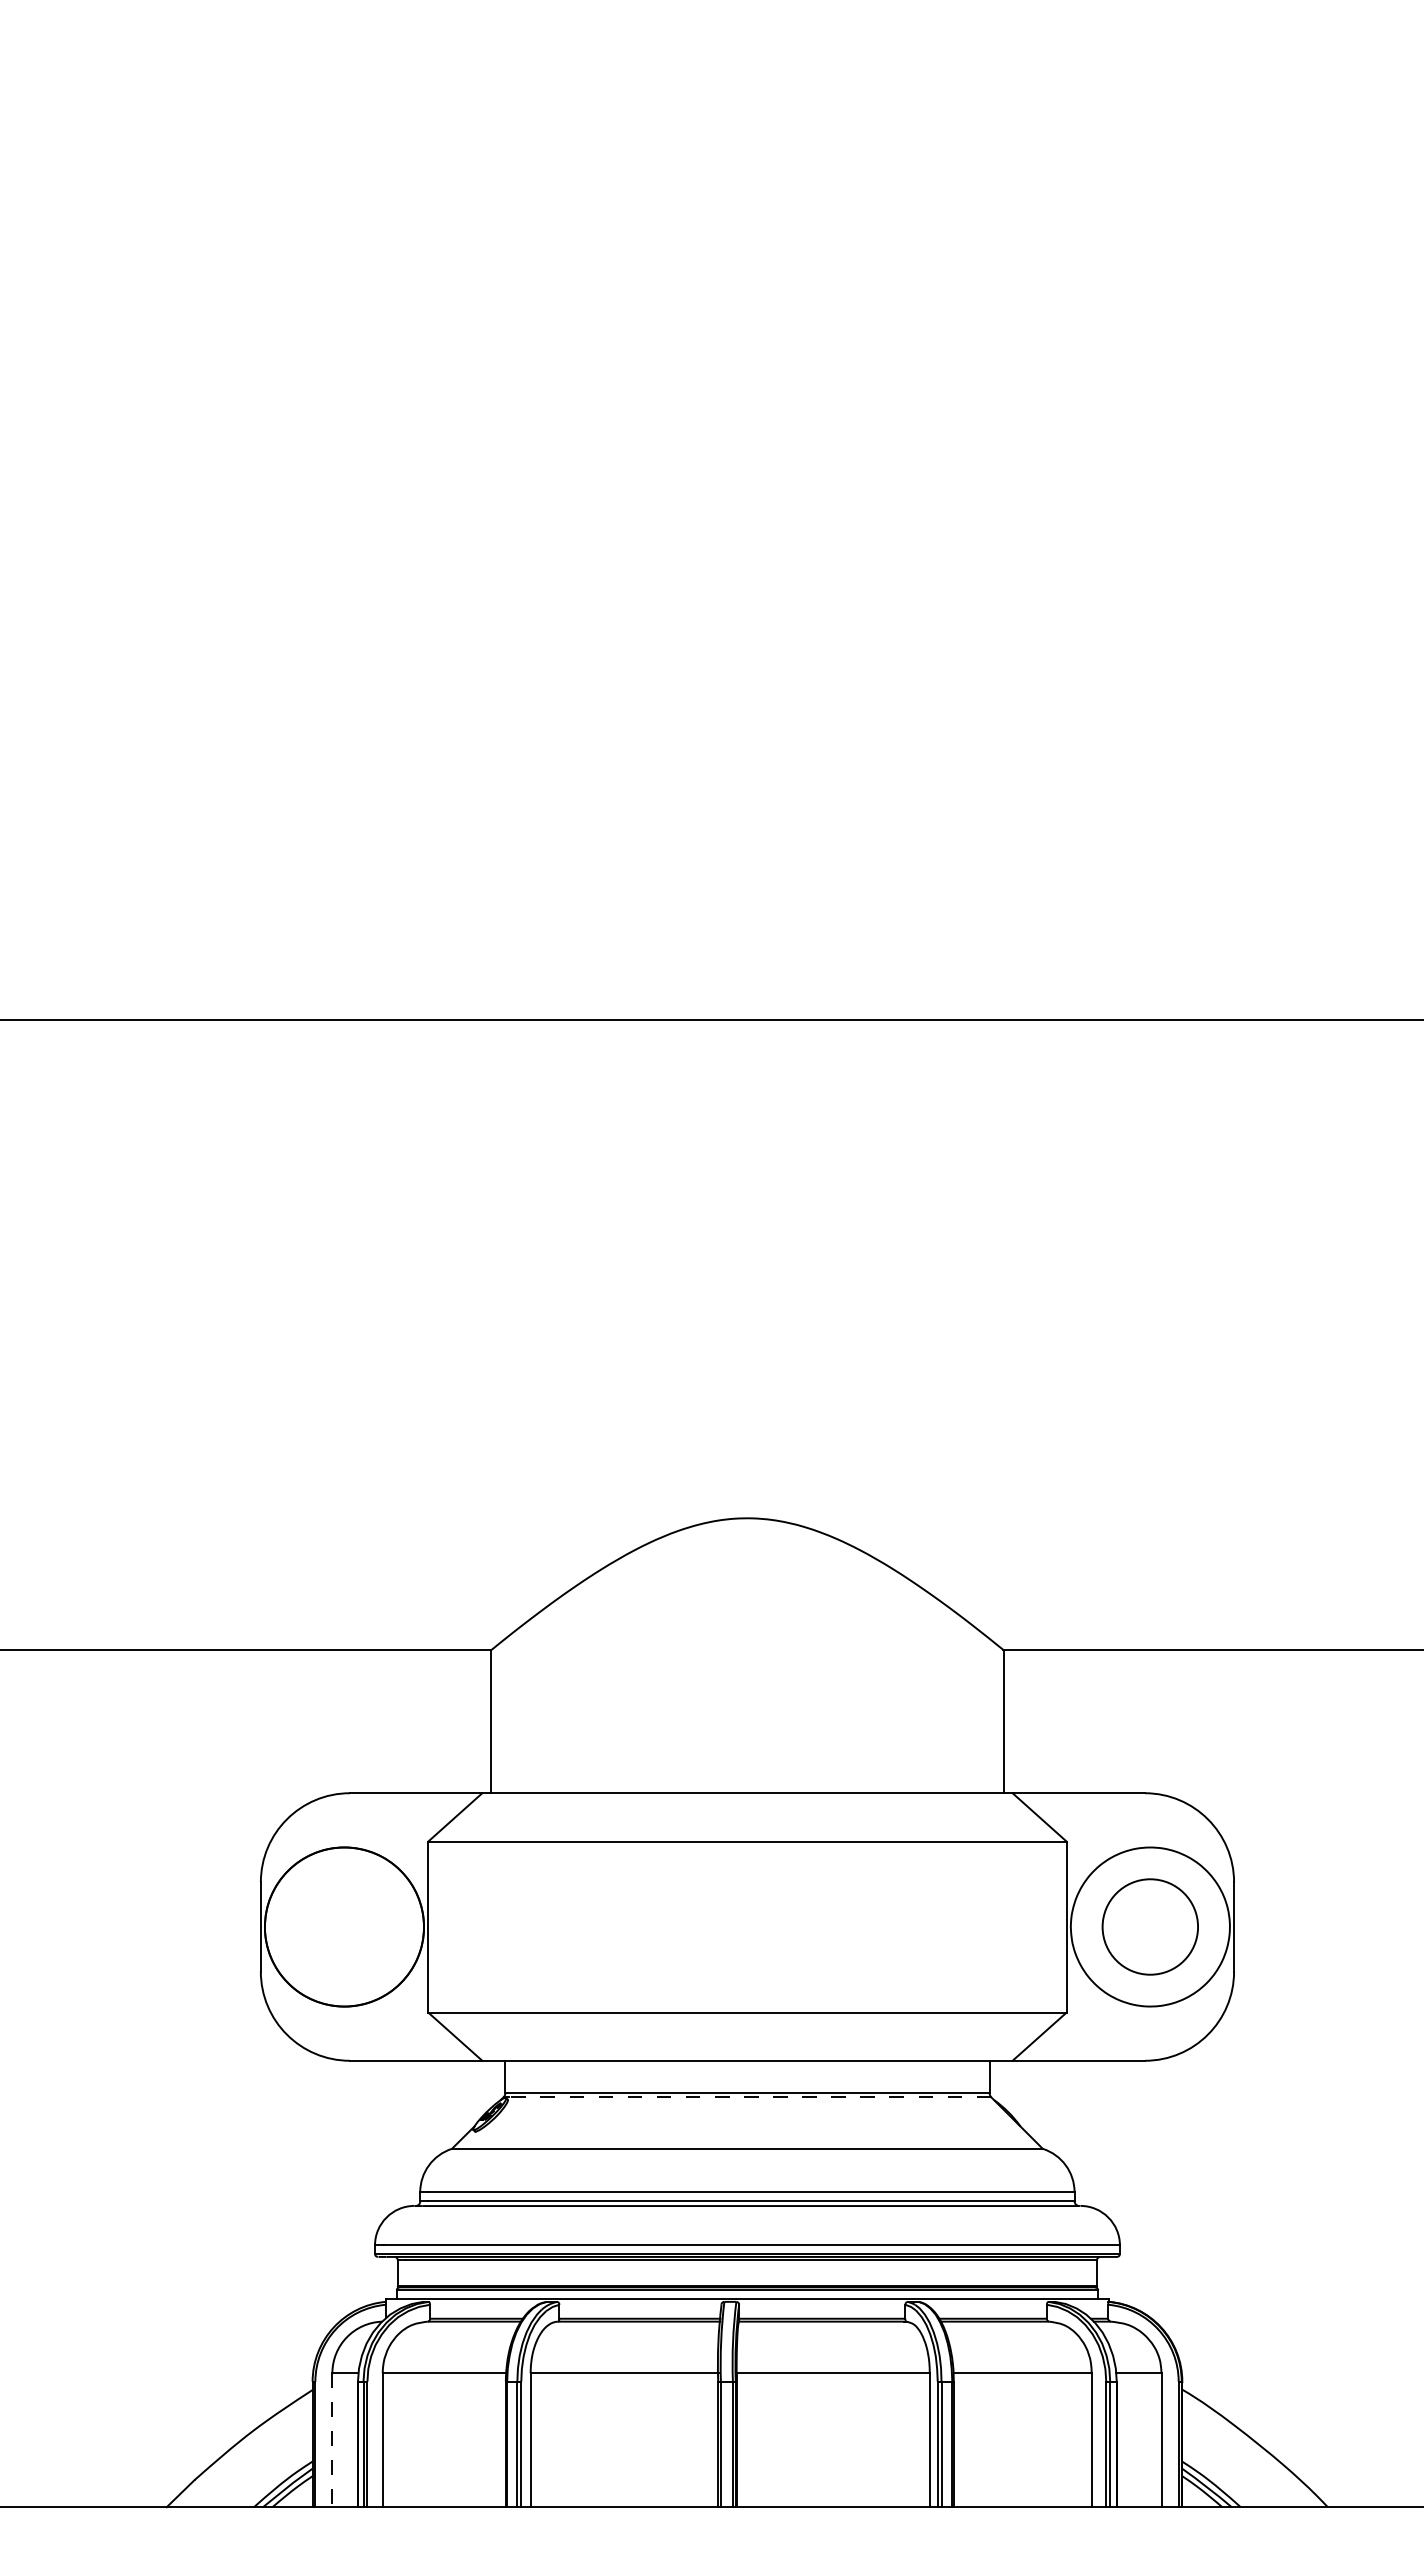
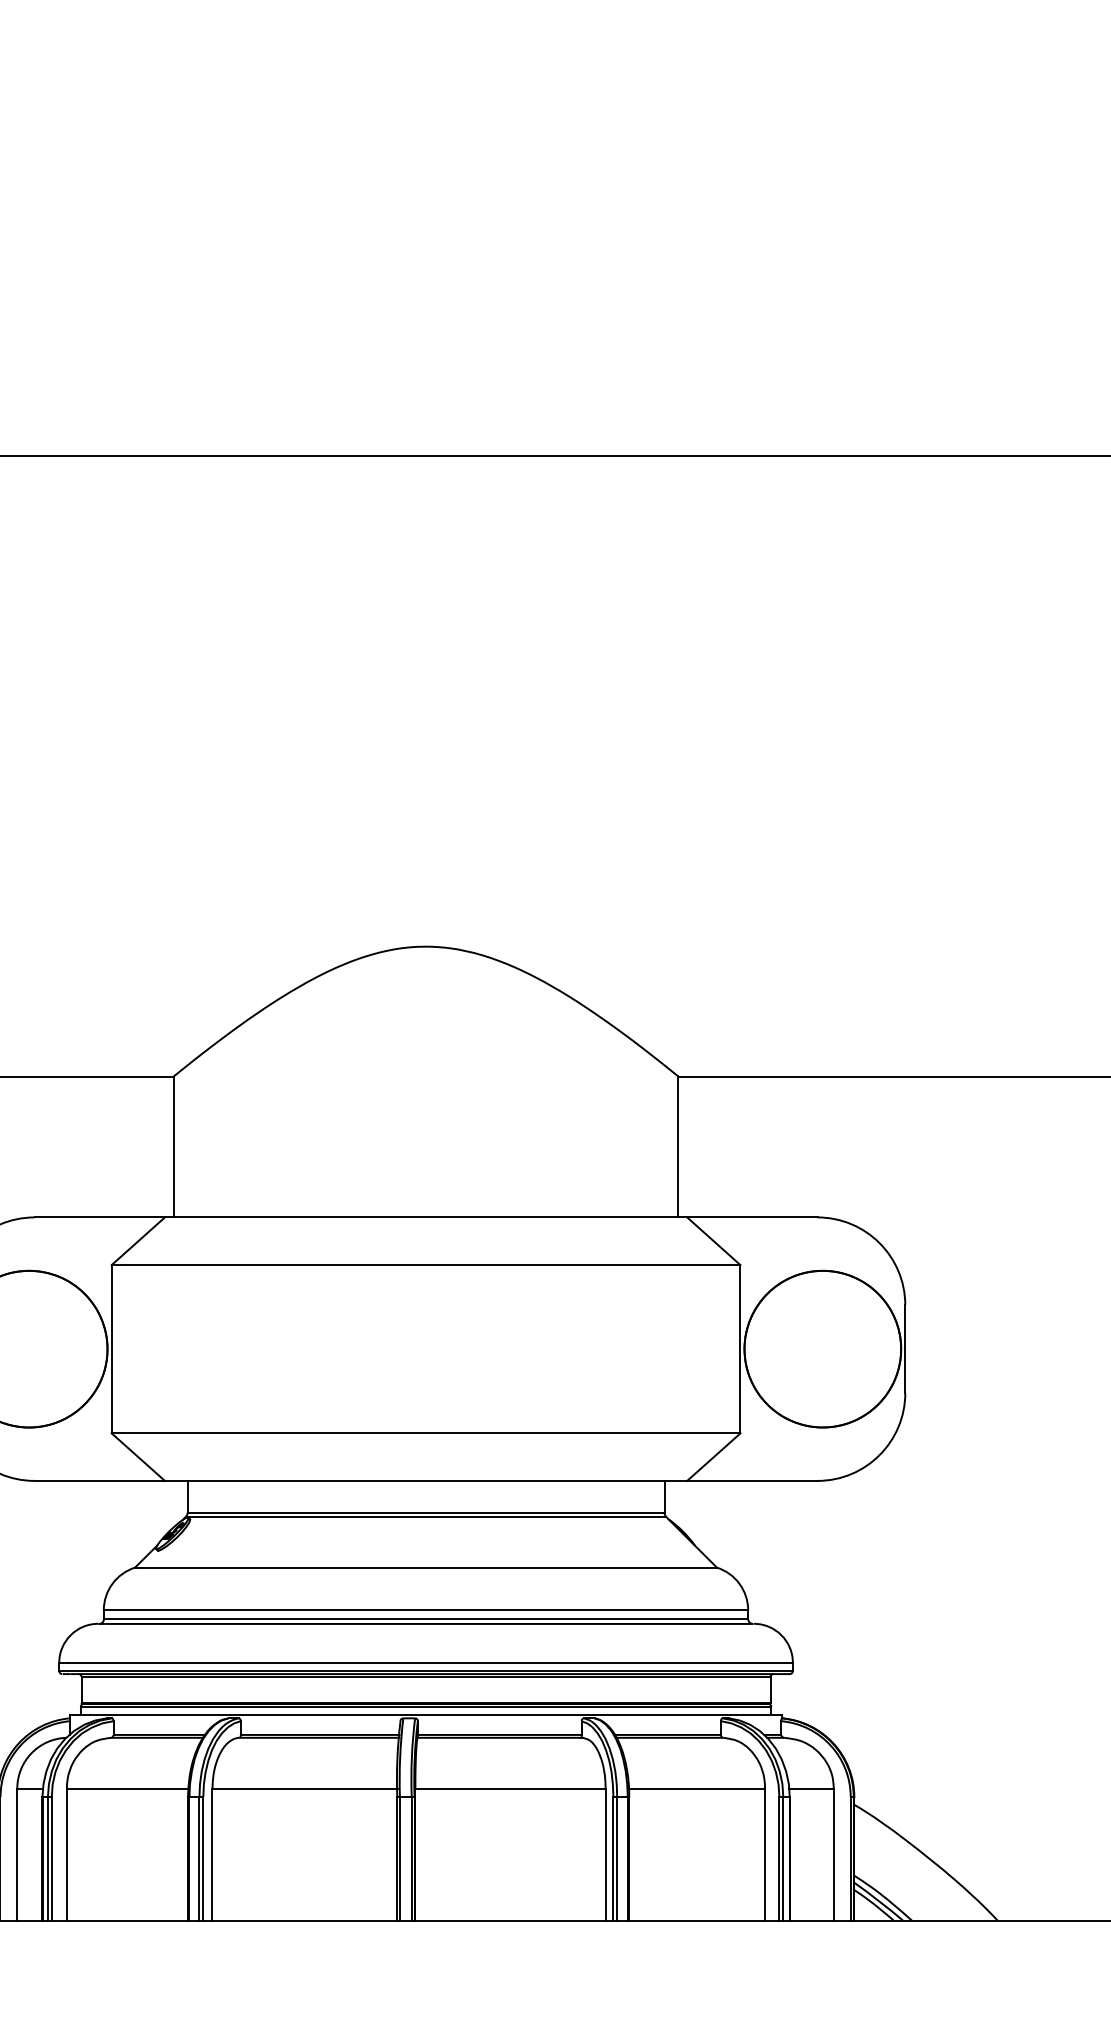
circle: (1149, 1926) -> (821, 1348), size x1.67
line: (749, 2097) -> (428, 1517), dashed -> solid
line: (332, 2440) -> (17, 1854), dashed -> solid

